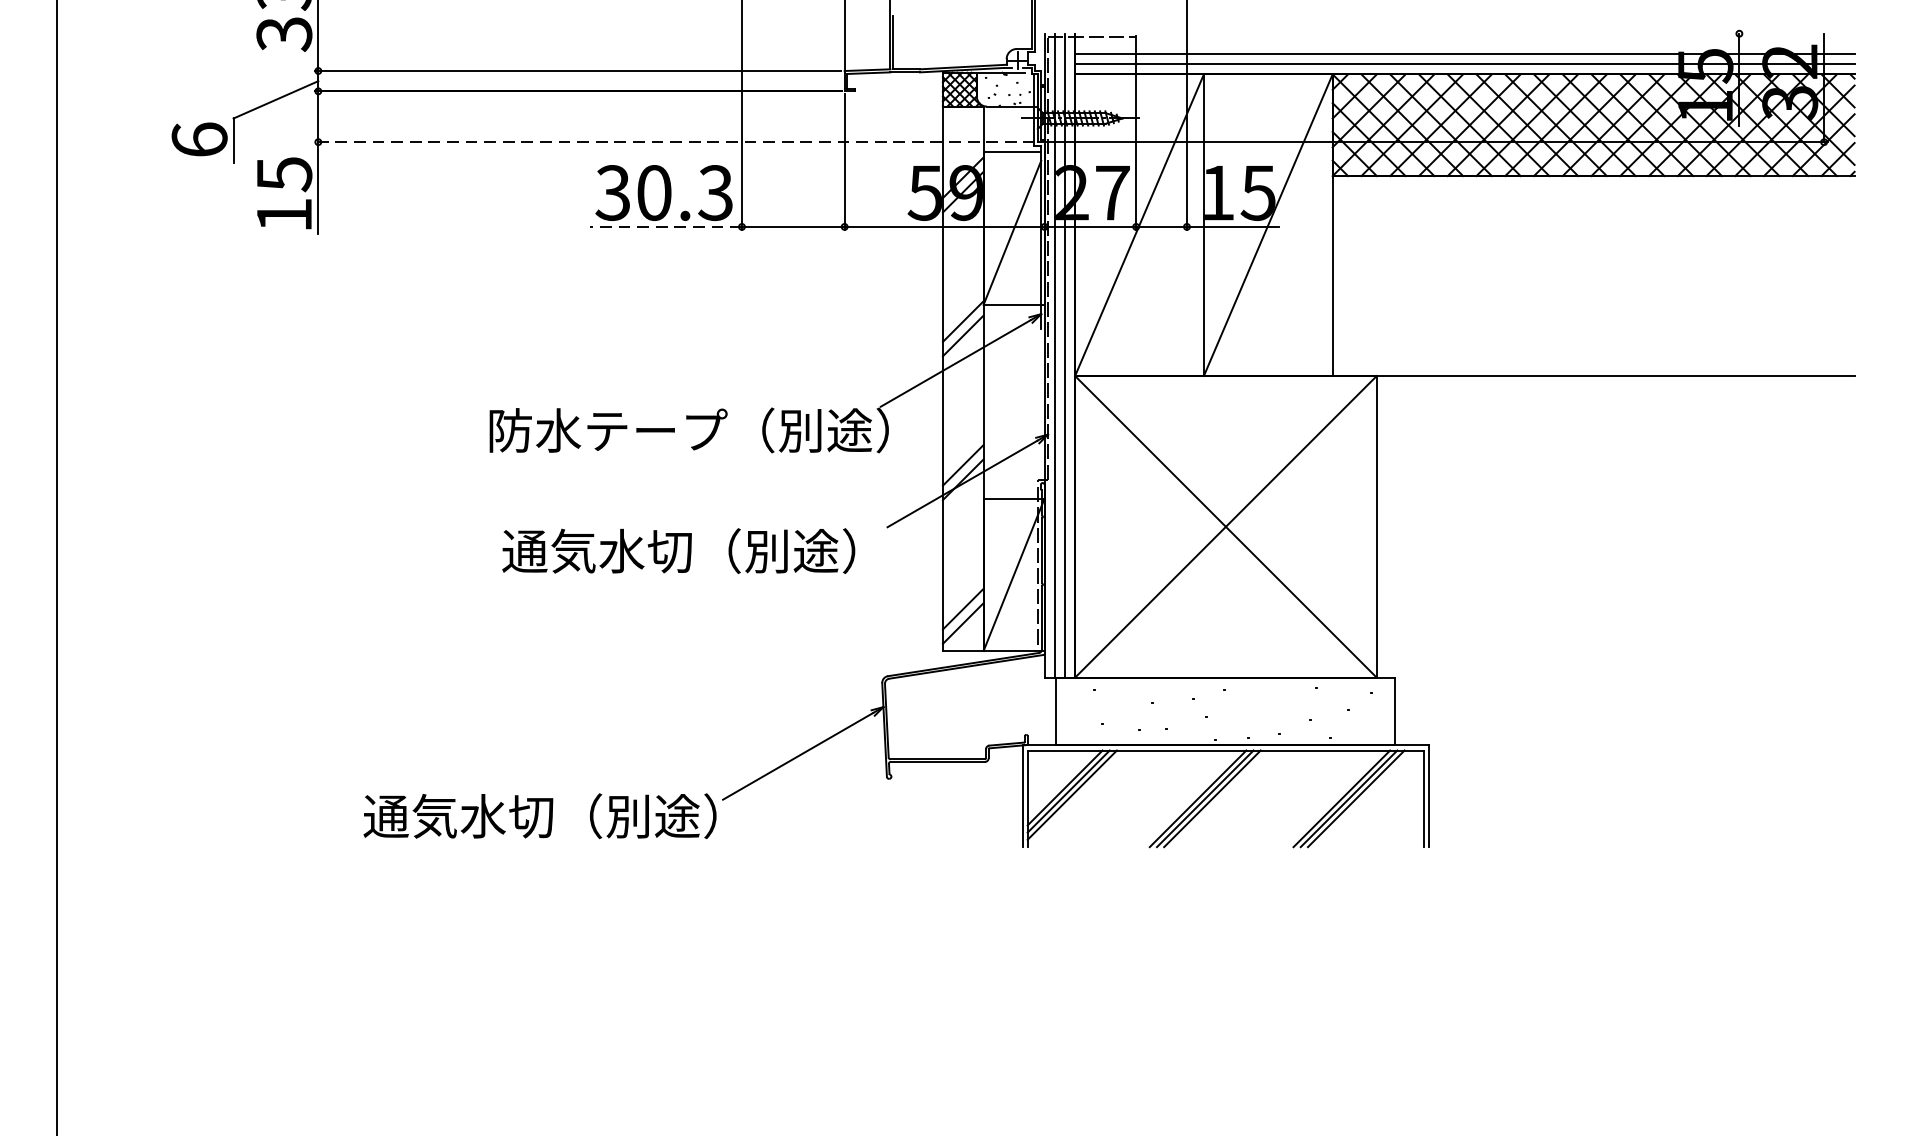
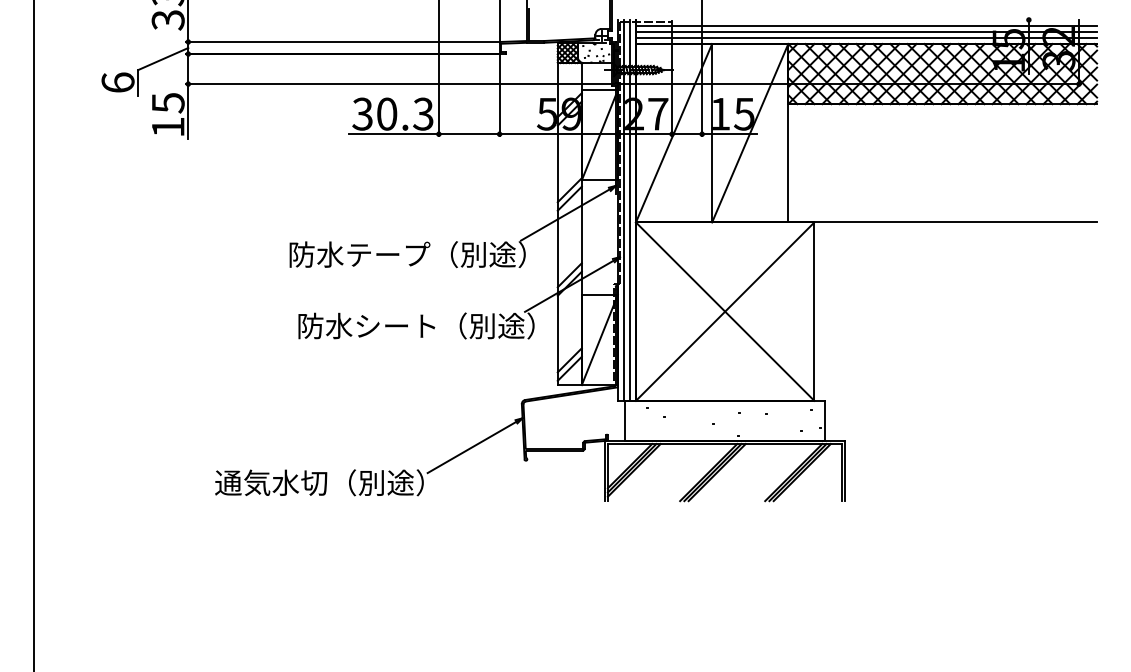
line: (1464, 43) -> (866, 25), added
line: (673, 142) -> (398, 84), dashed -> solid
line: (666, 227) -> (394, 134), dashed -> solid
text: (702, 550) -> (415, 325), 通気水切（別途） -> 防水シート（別途）

